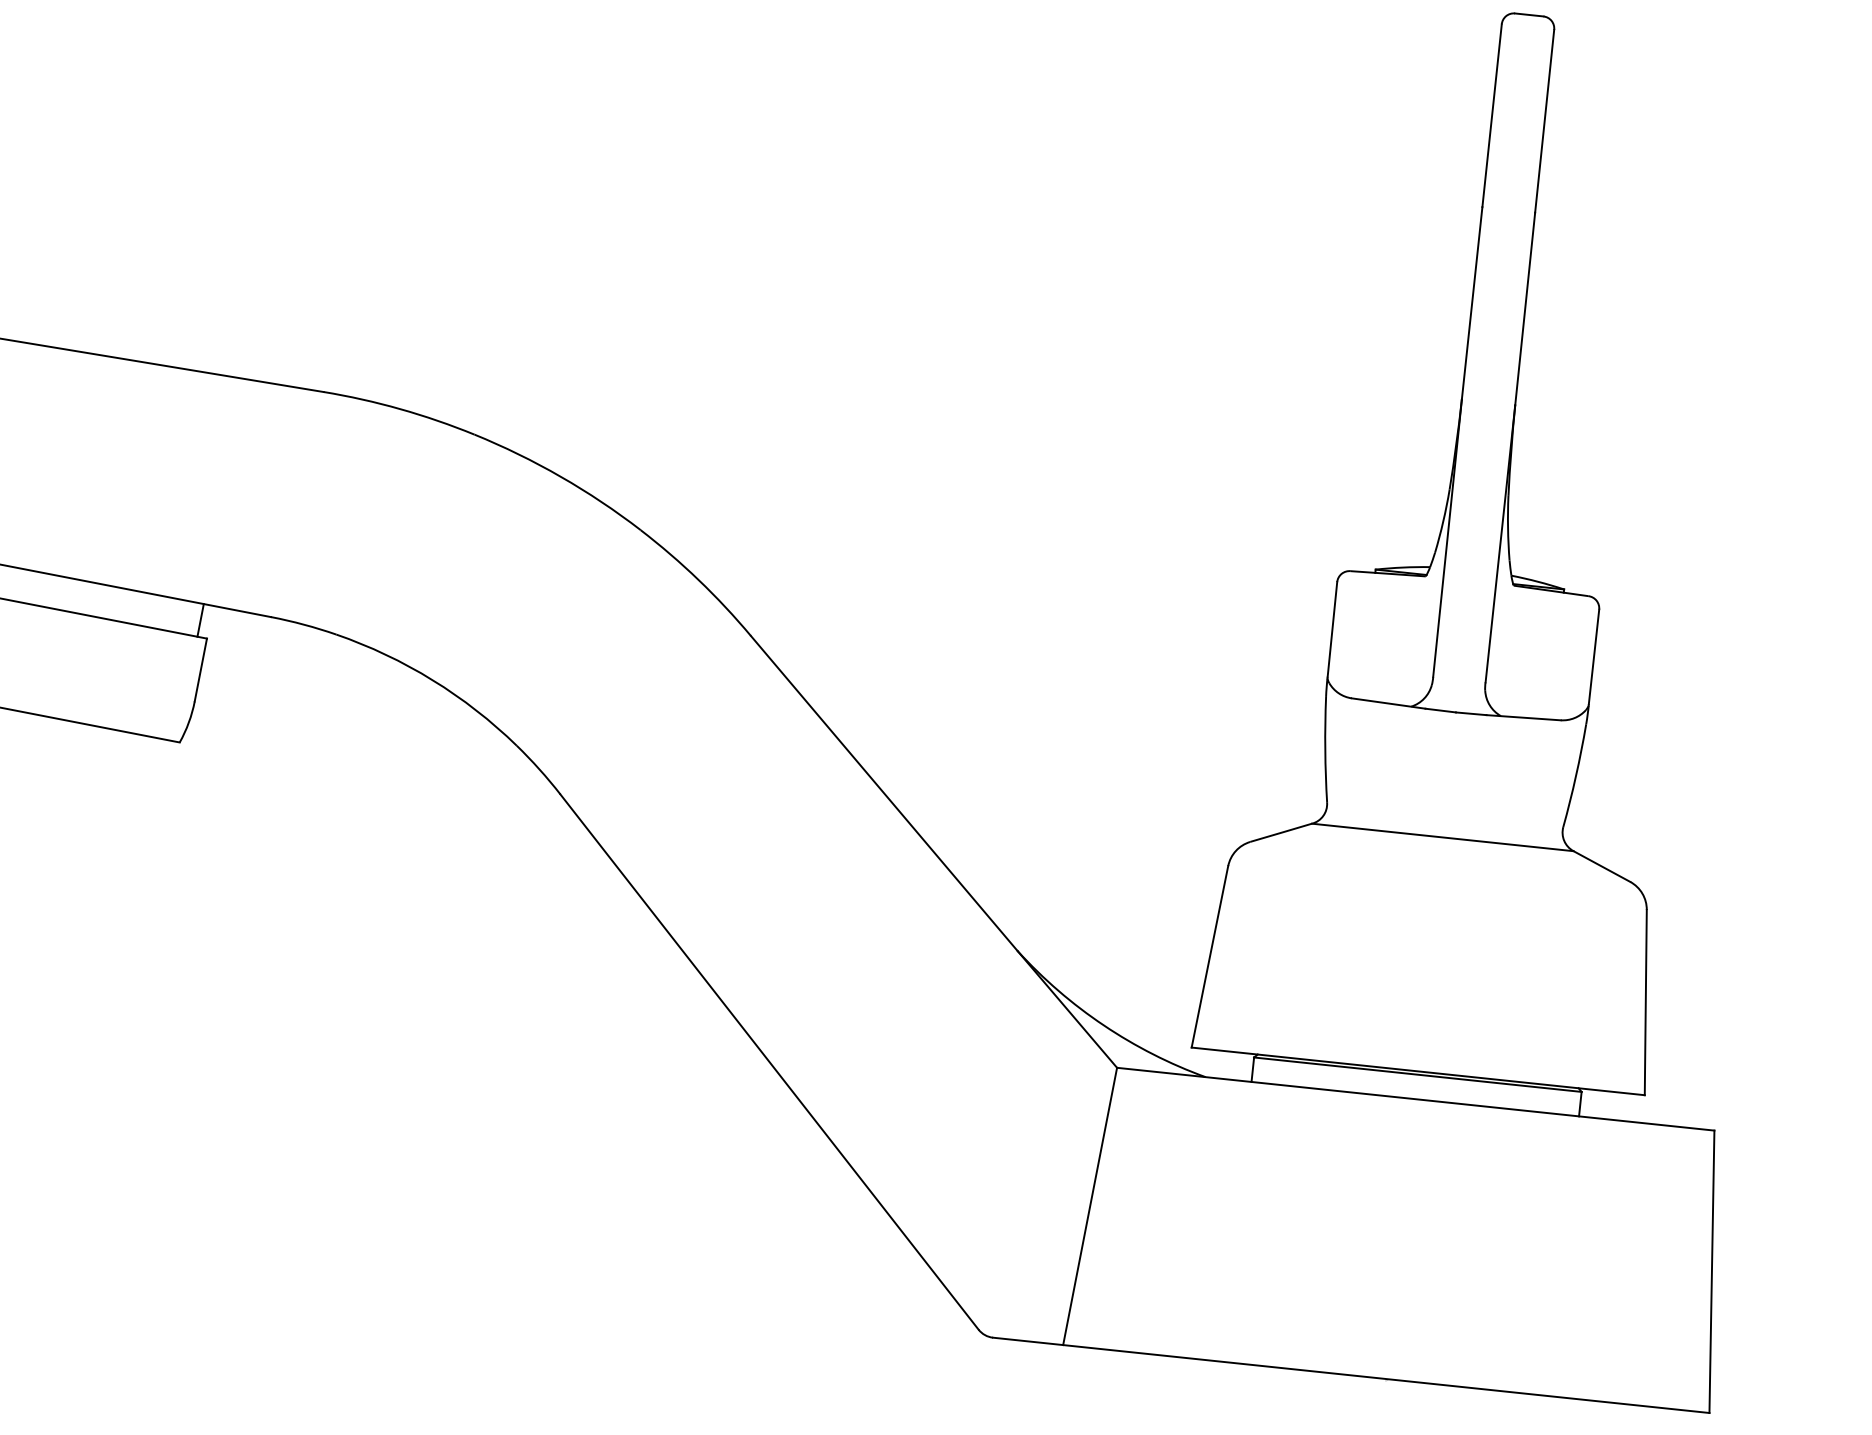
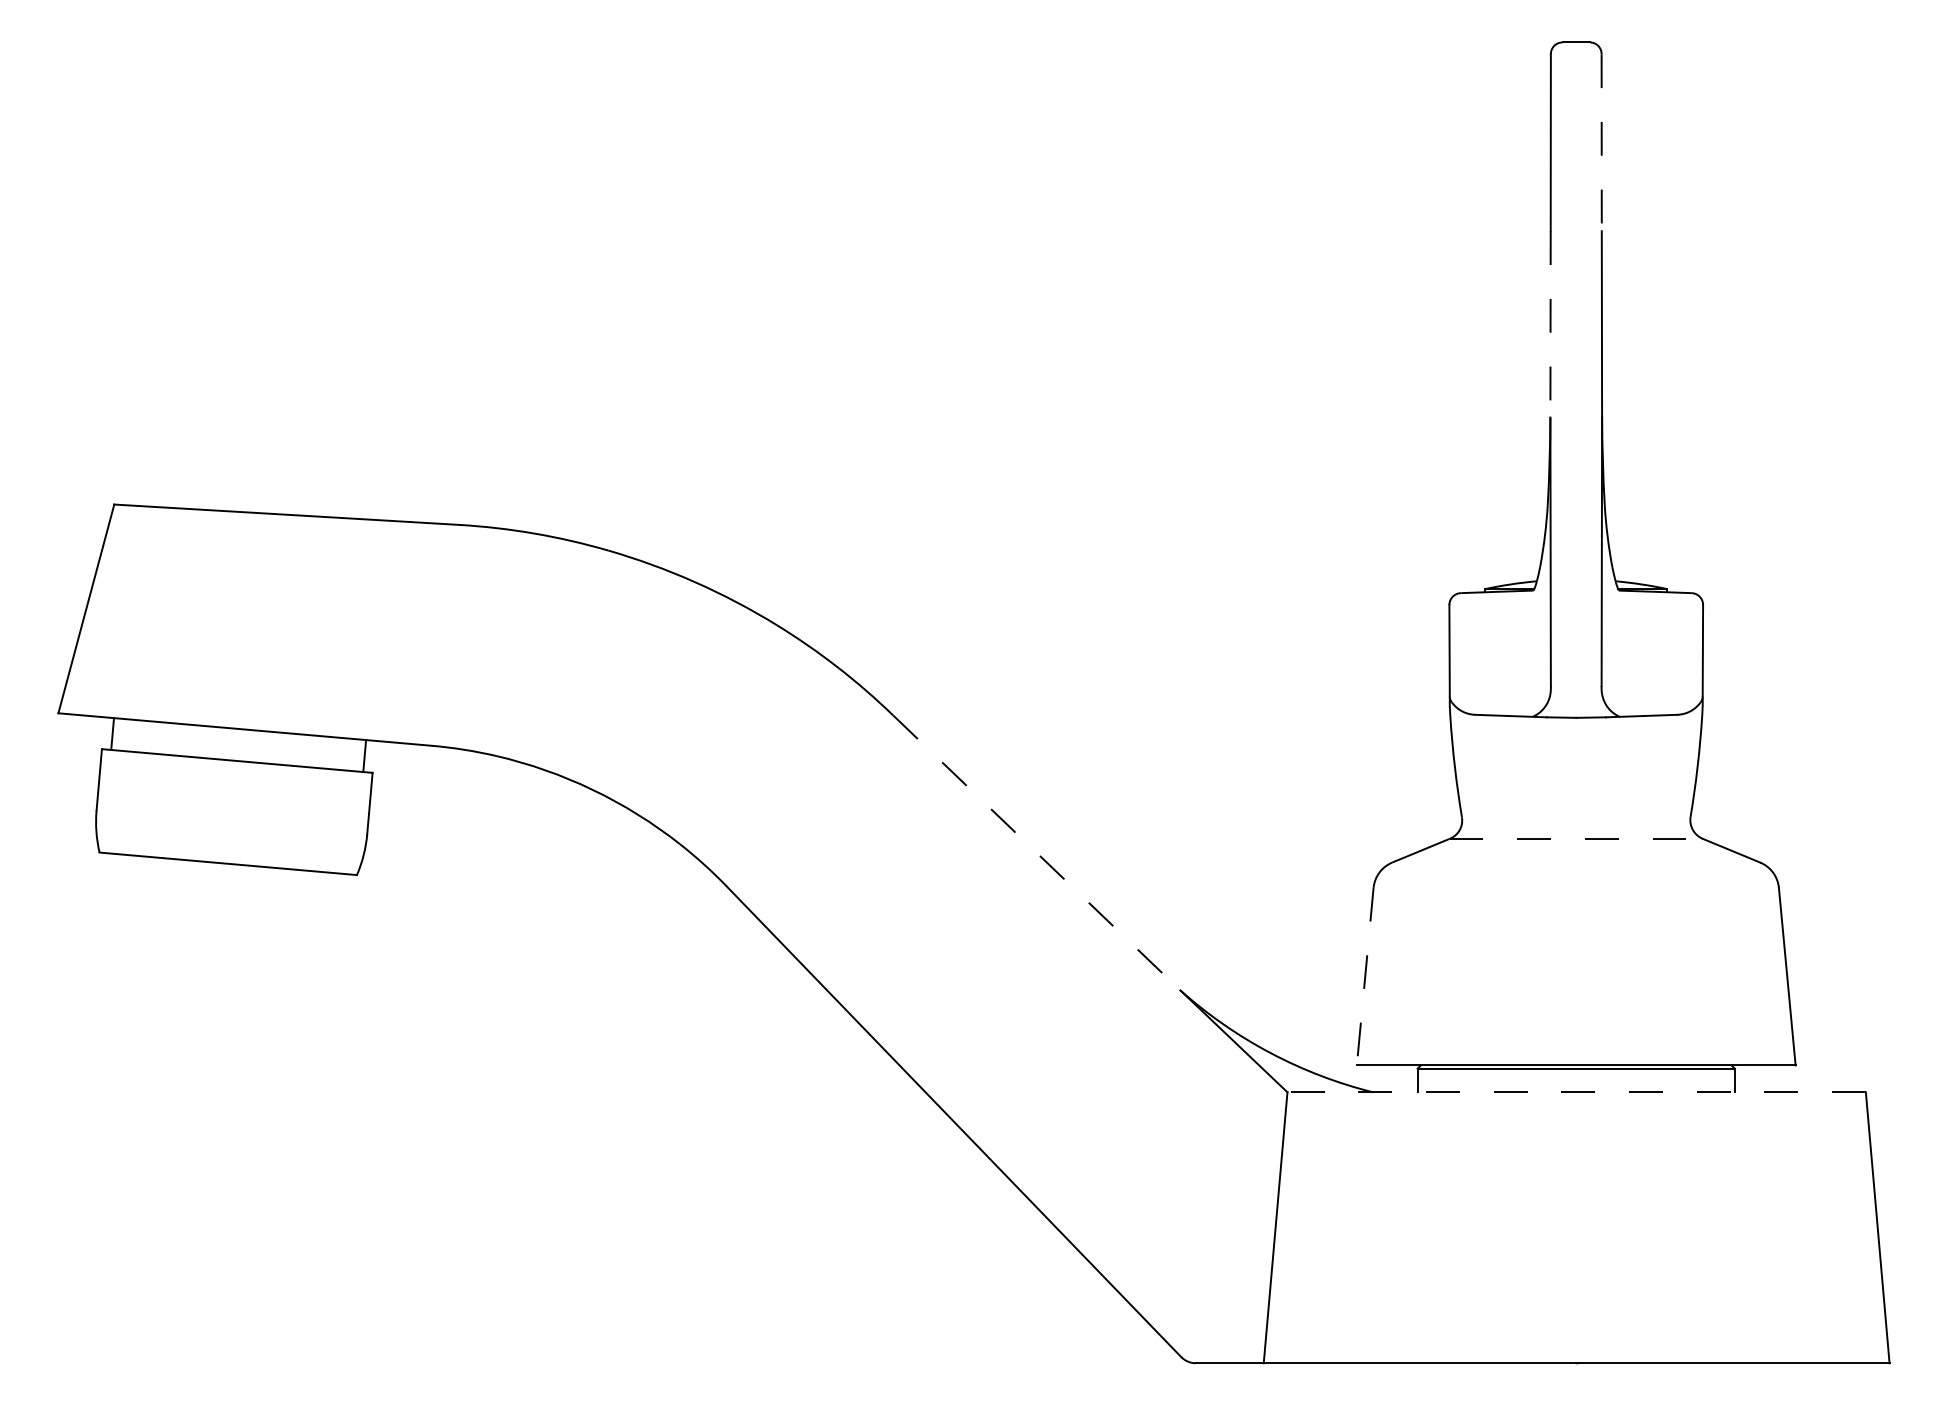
line: (1544, 122) -> (1601, 143), solid -> dashed
line: (1472, 303) -> (1550, 324), solid -> dashed
line: (883, 793) -> (1036, 853), solid -> dashed
line: (1443, 837) -> (1576, 838), solid -> dashed
line: (1210, 957) -> (1365, 977), solid -> dashed
line: (1415, 1099) -> (1576, 1092), solid -> dashed

